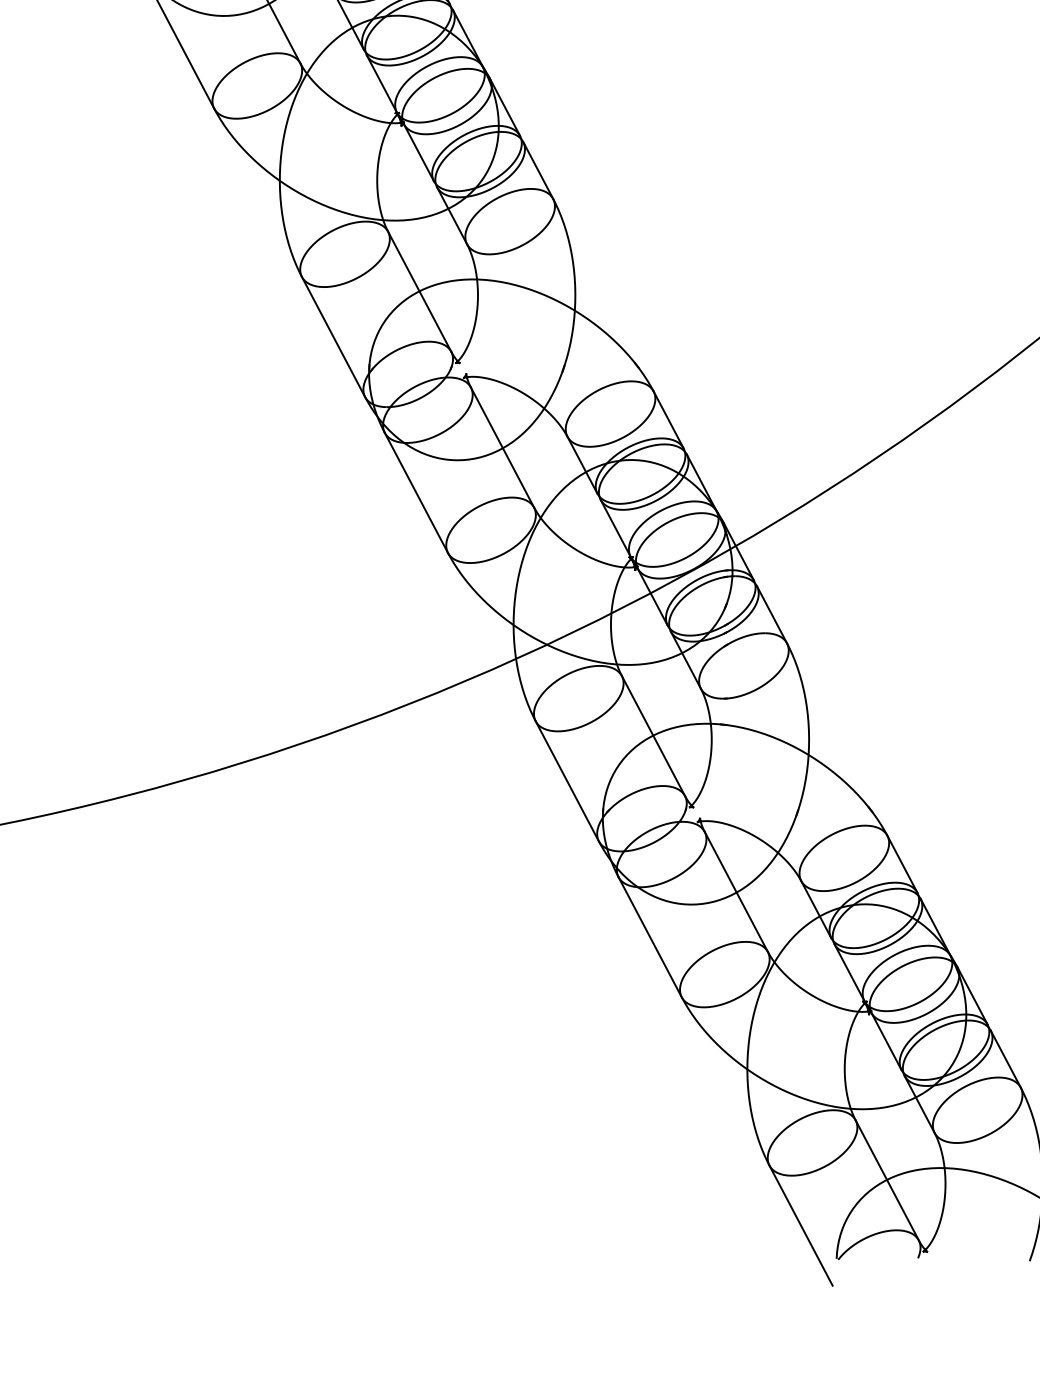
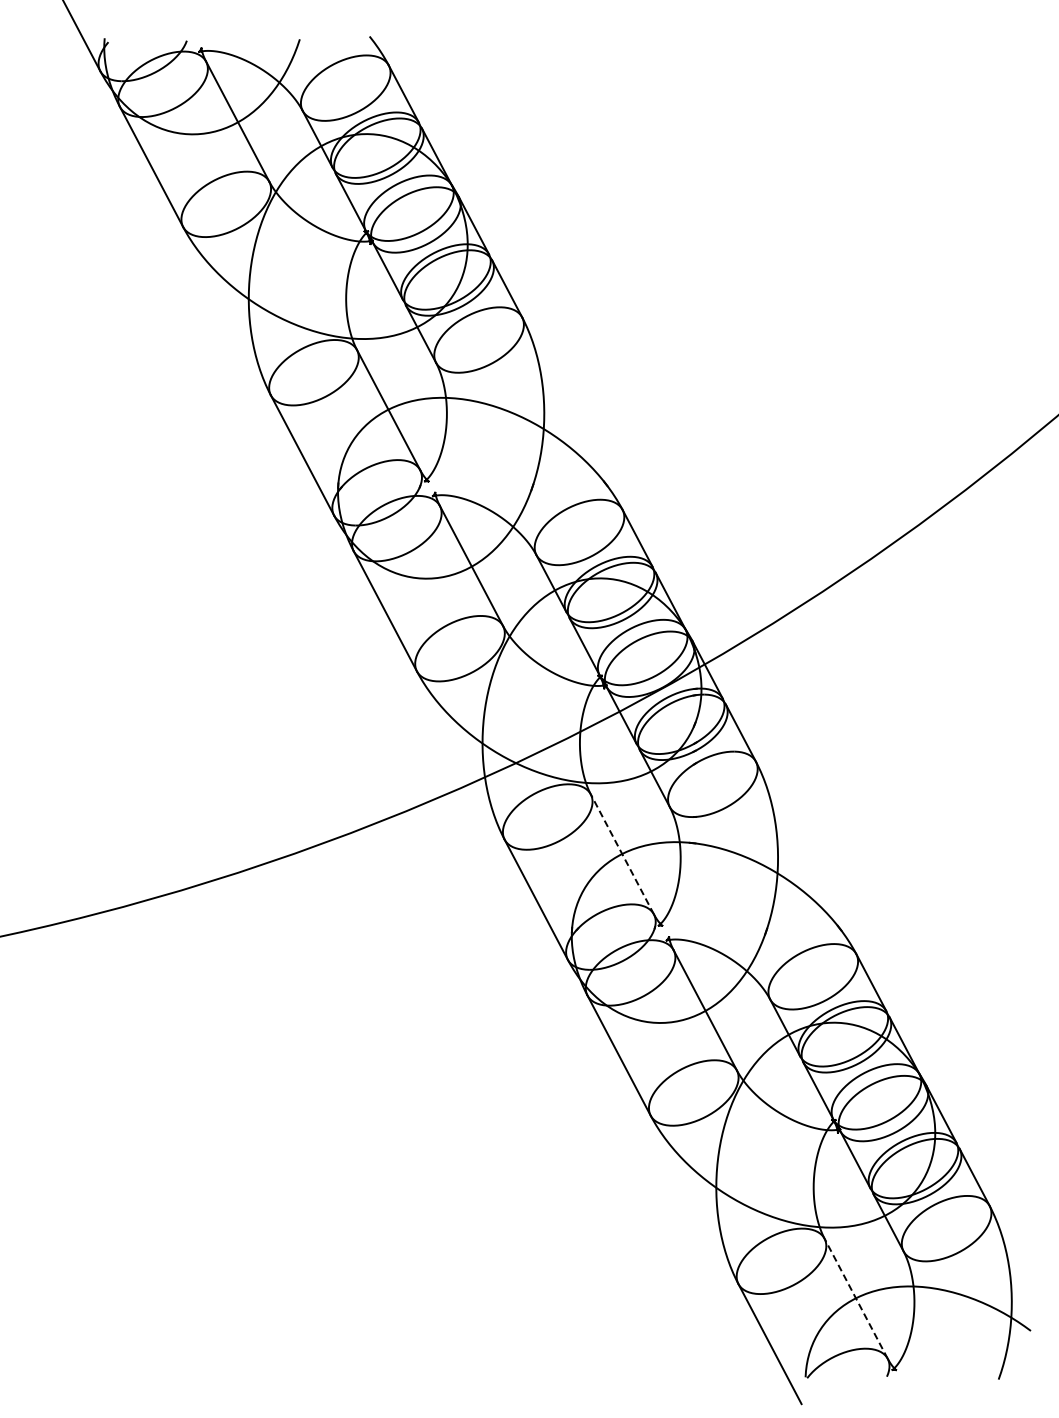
line: (653, 736) -> (622, 854), solid -> dashed
line: (887, 1180) -> (856, 1298), solid -> dashed

